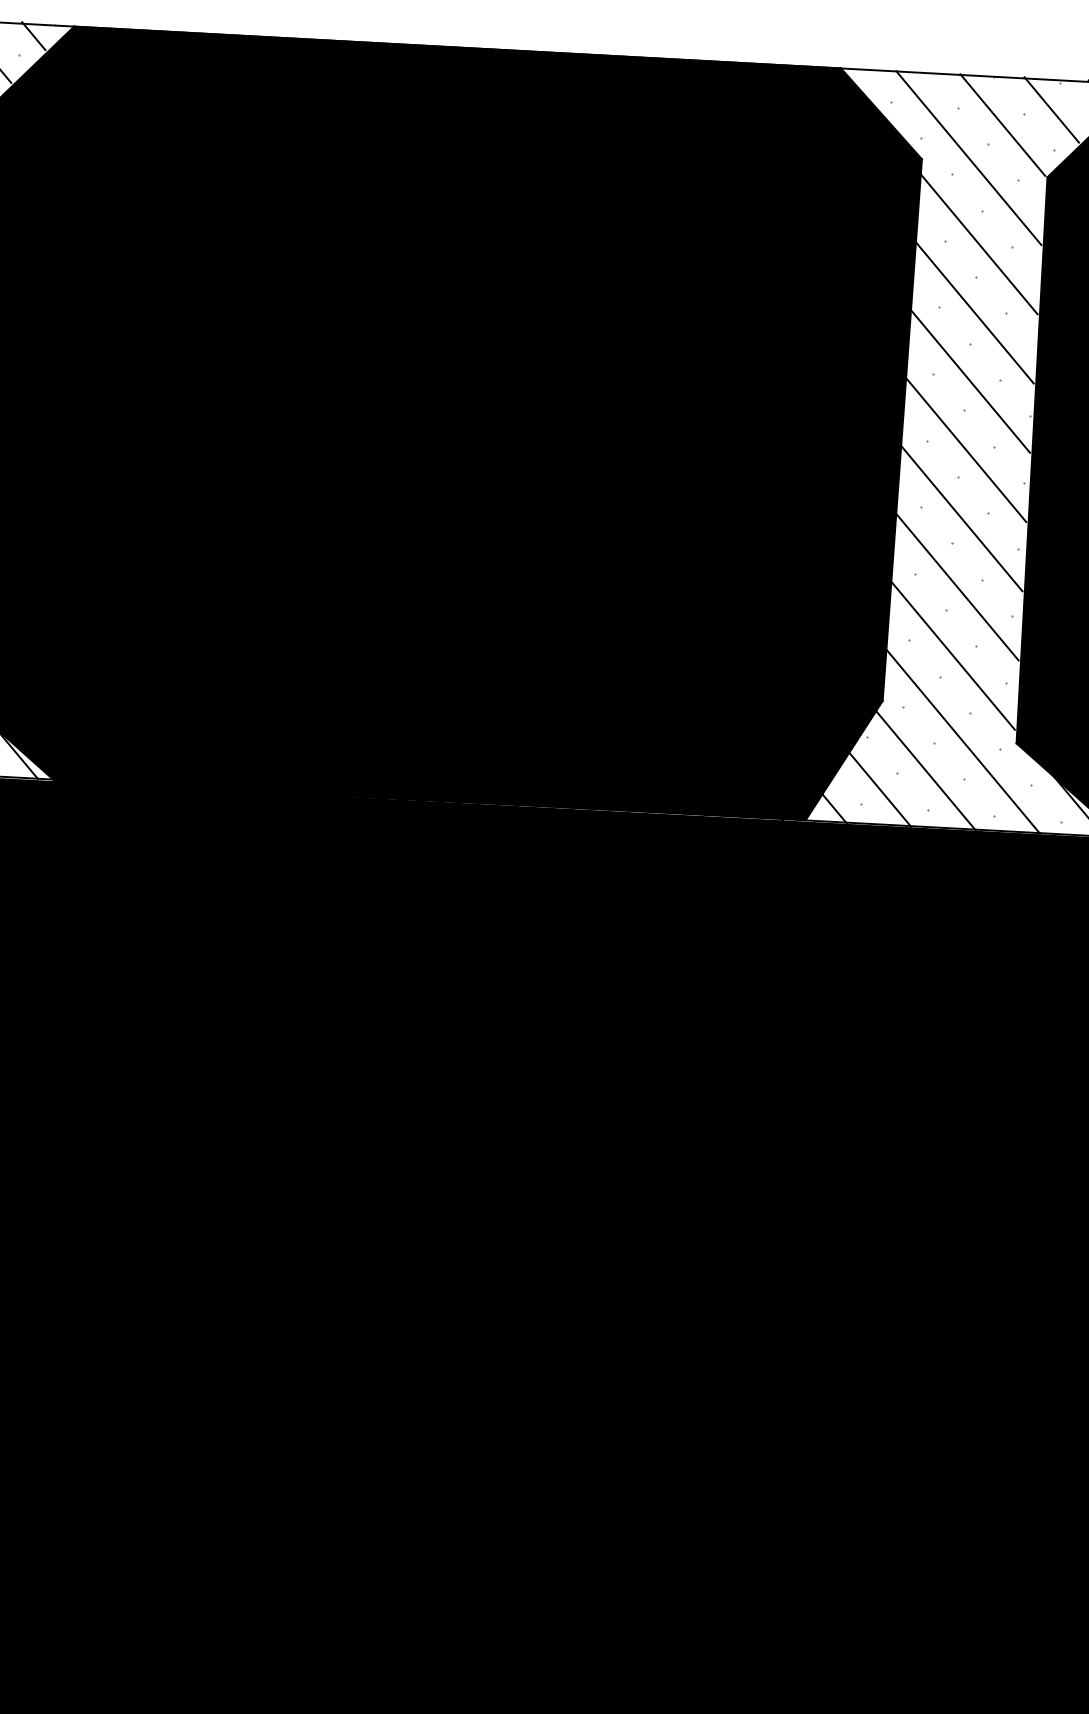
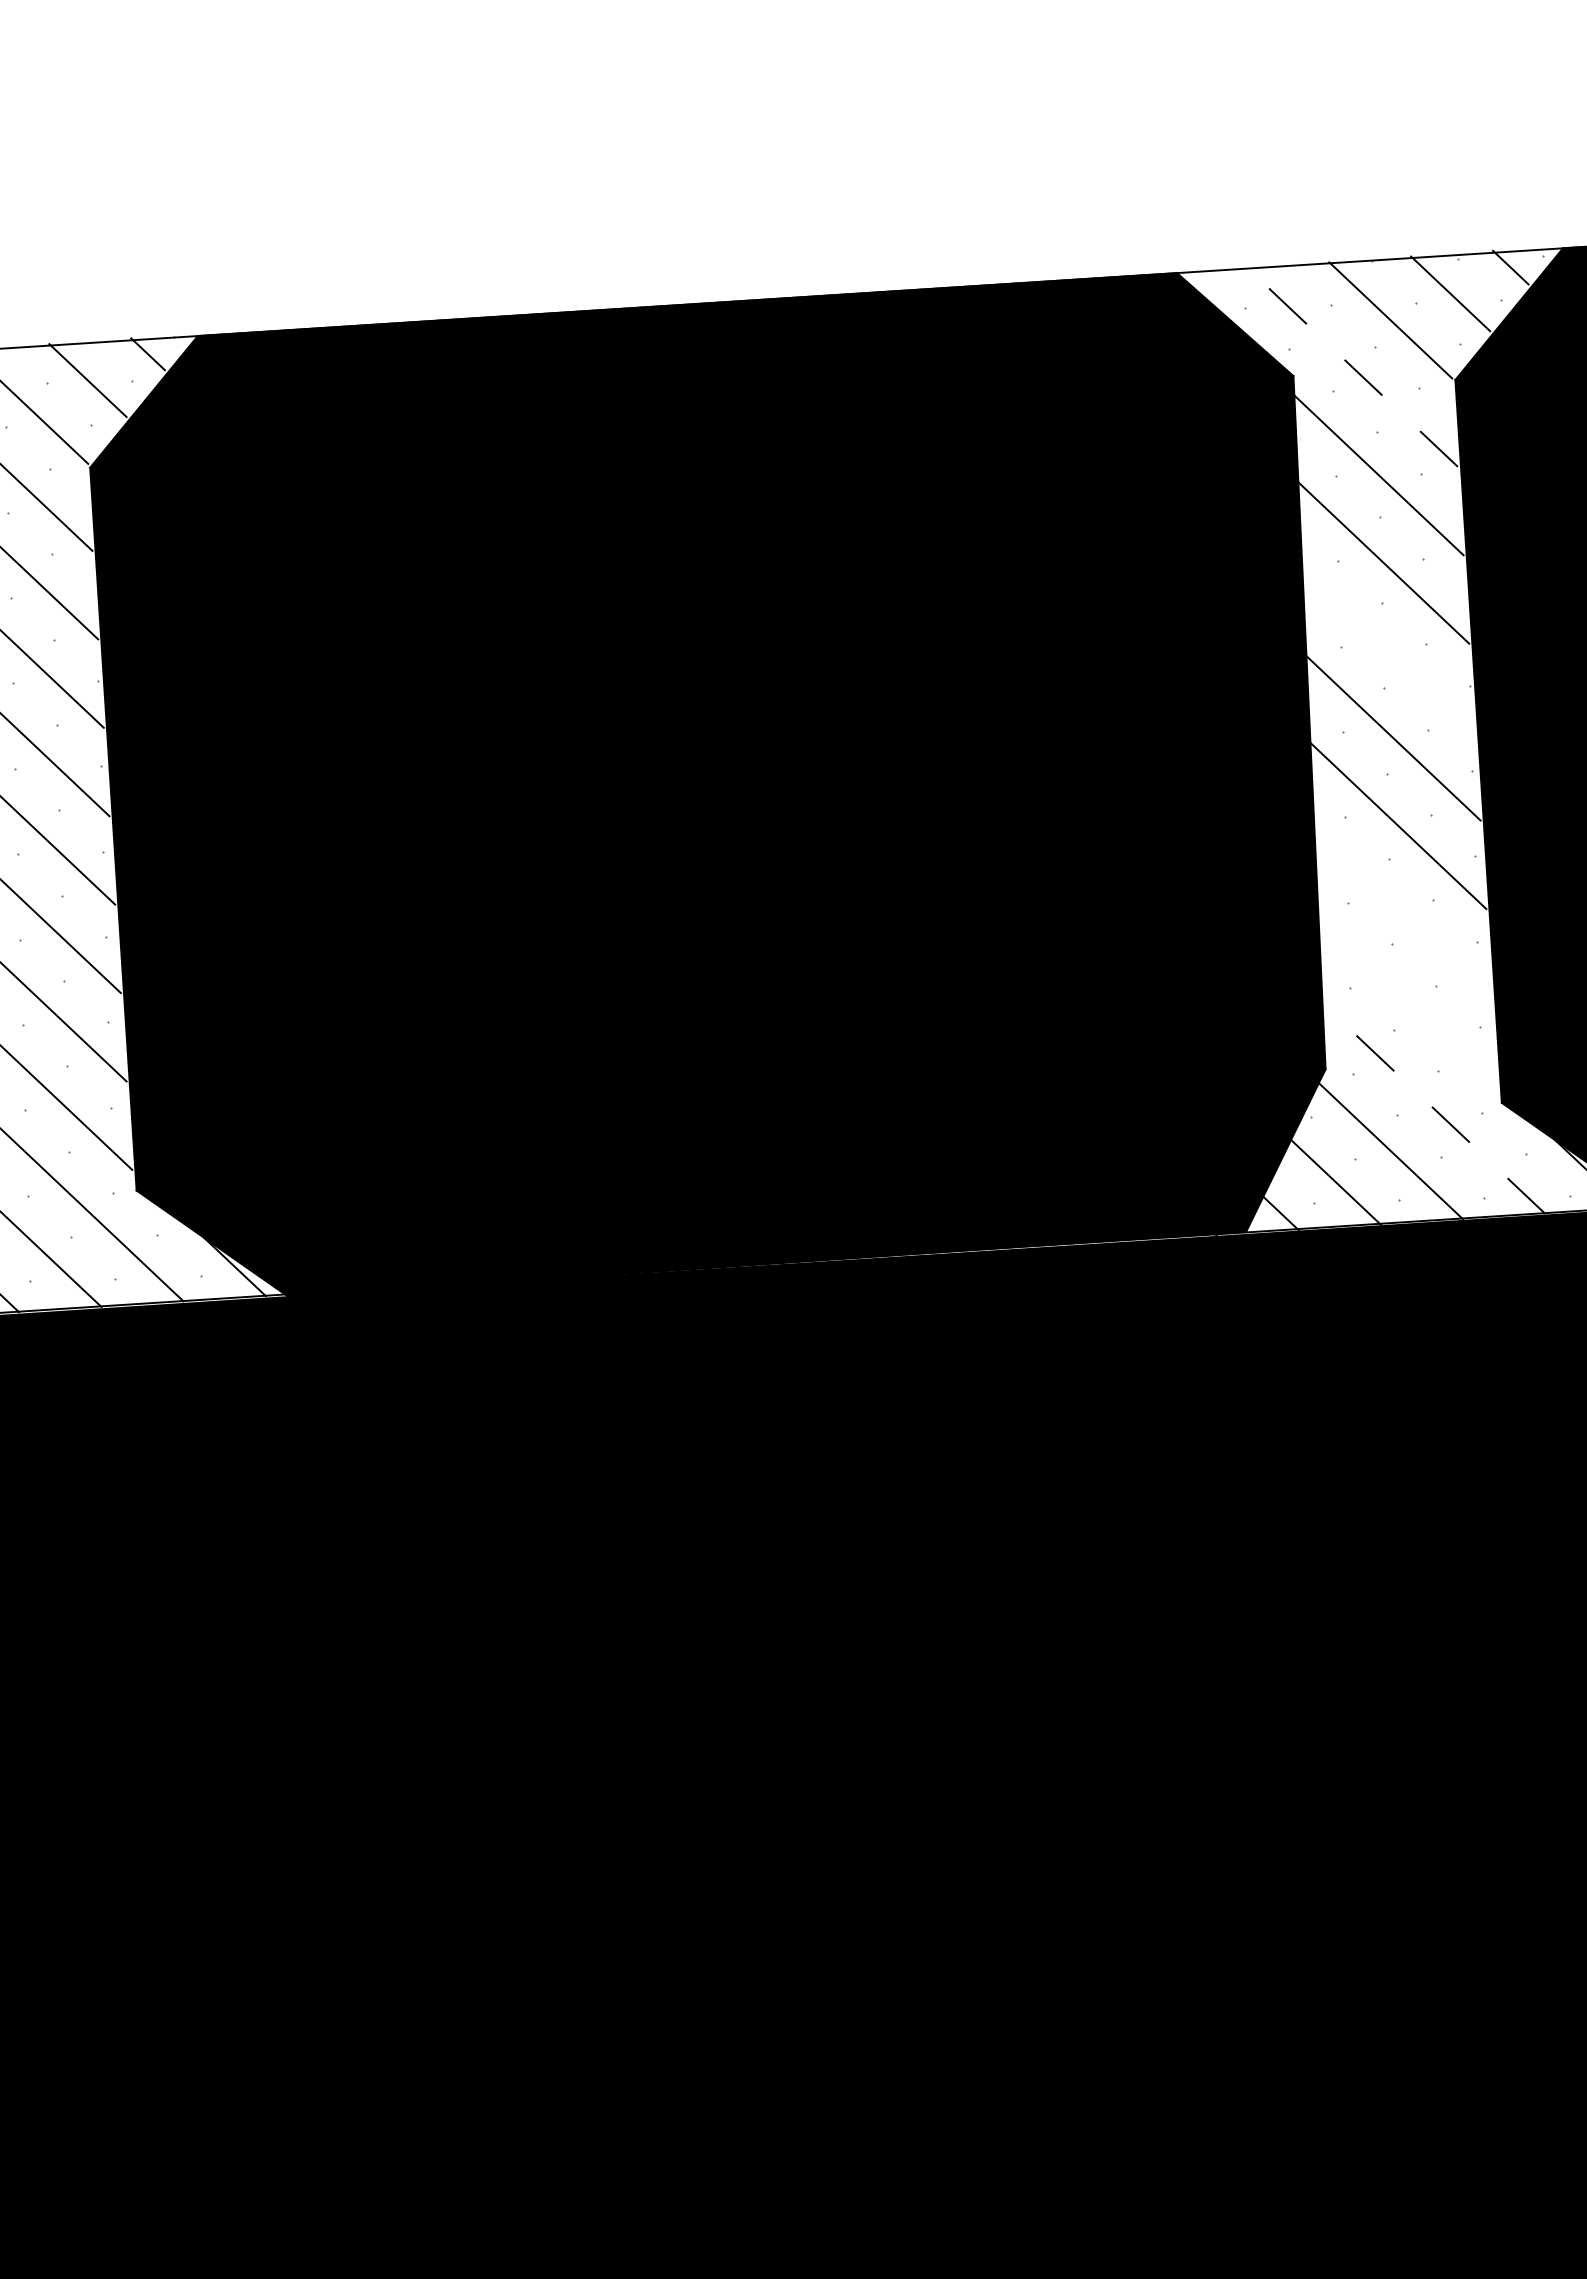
line: (968, 158) -> (1352, 367), solid -> dashed
line: (970, 381) -> (1388, 650), removed
line: (957, 587) -> (1403, 913), removed
line: (952, 655) -> (1407, 1000), removed
line: (962, 741) -> (1433, 1108), solid -> dashed

